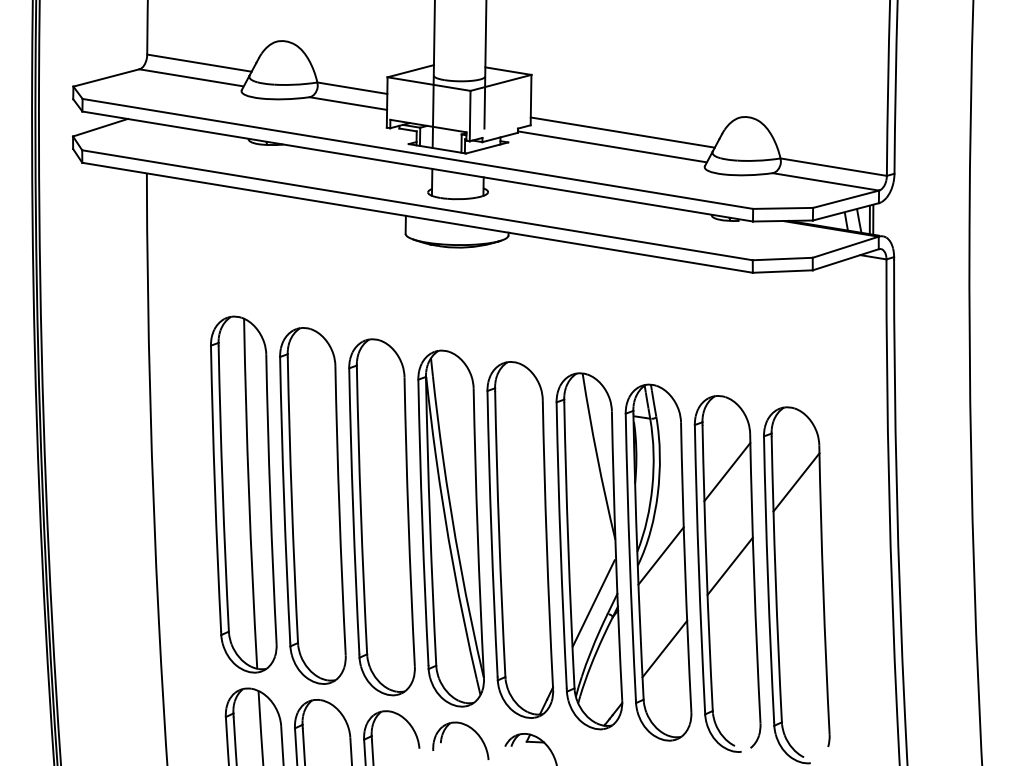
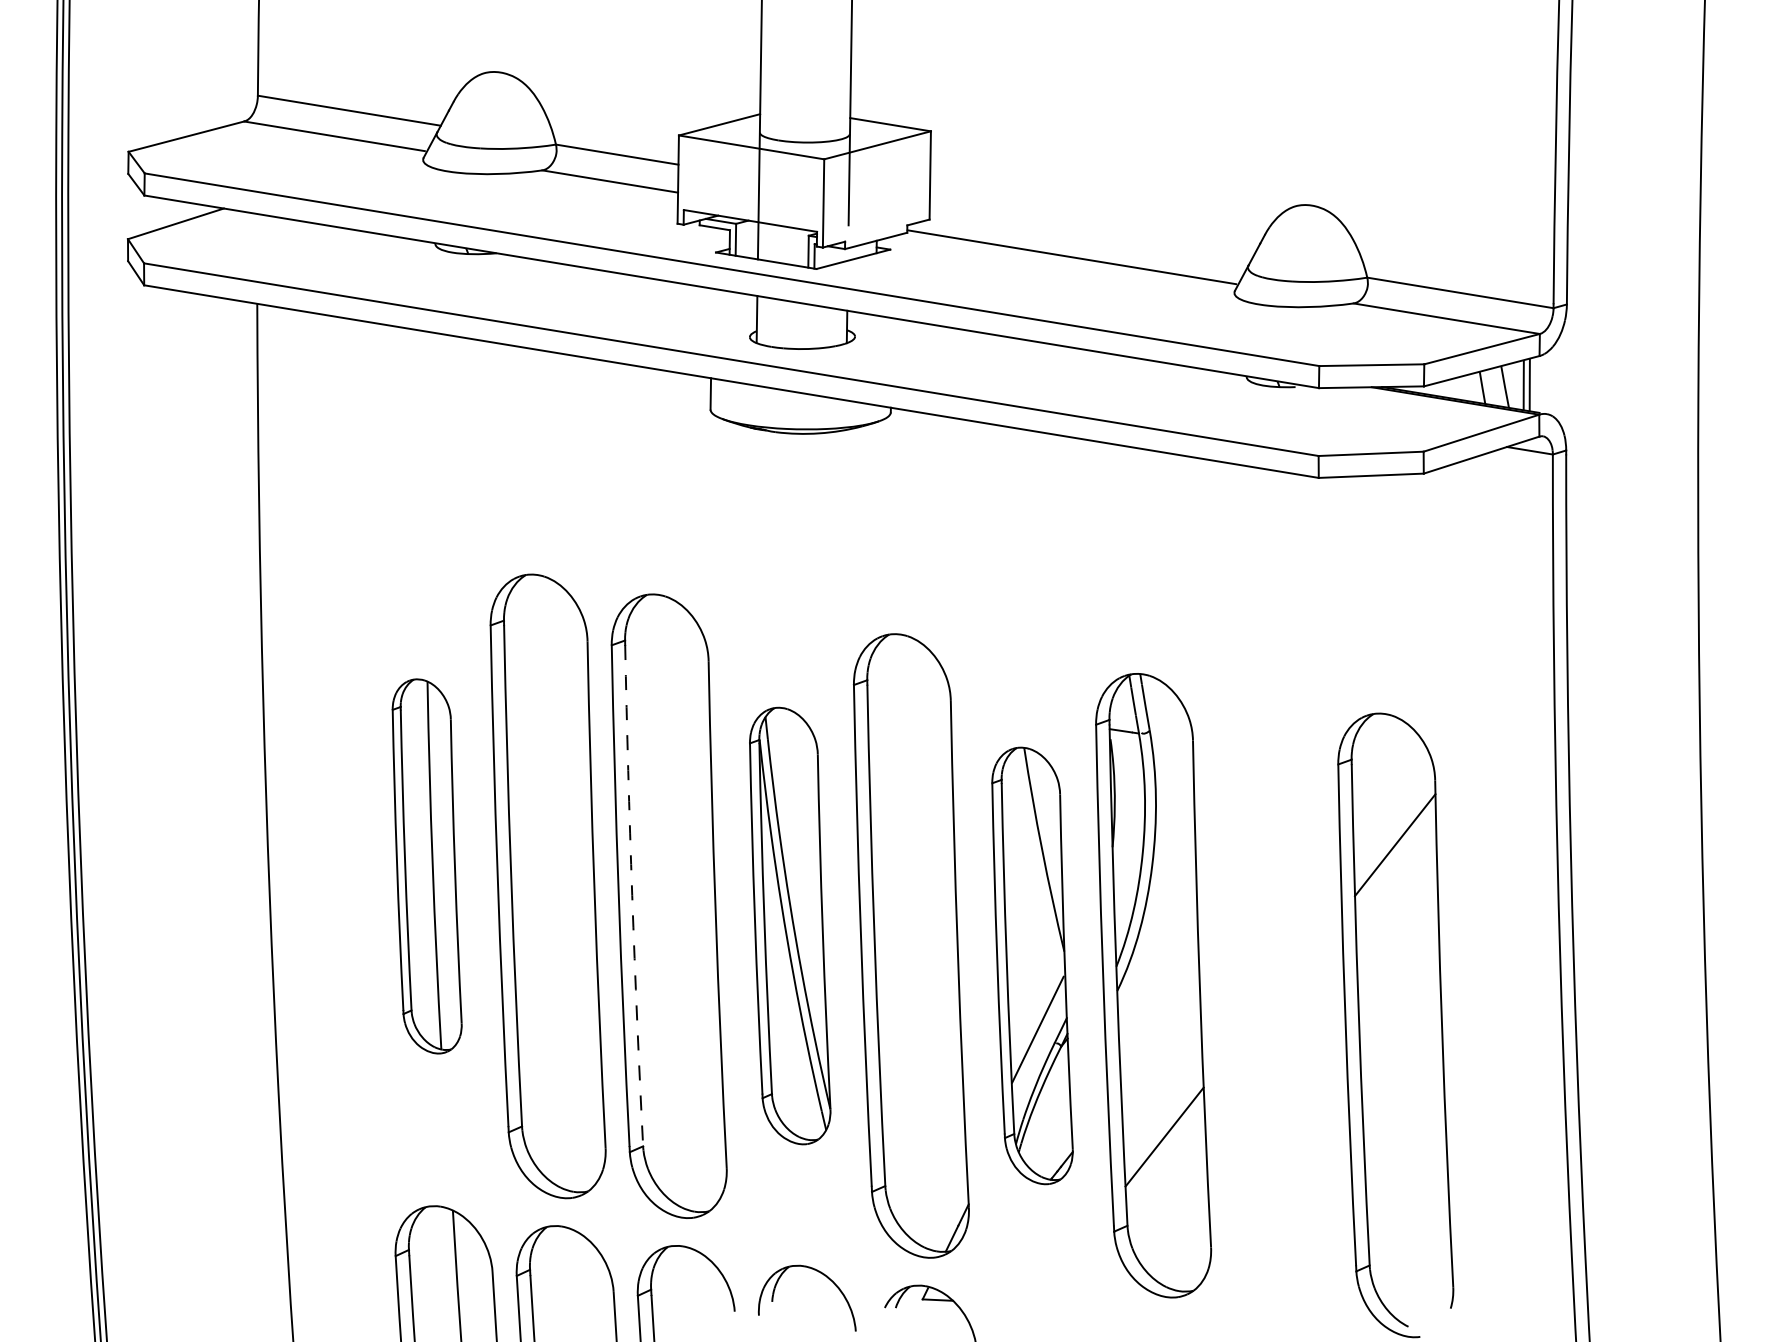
line: (622, 132) -> (1090, 232), removed
part: (243, 494) -> (426, 866), size x0.6
arc: (360, 511) -> (631, 896), solid -> dashed
part: (450, 528) -> (789, 925), size x0.7
part: (589, 551) -> (1032, 966), size x0.7
line: (660, 555) -> (1157, 973), removed
part: (727, 573) -> (1274, 1004), removed

